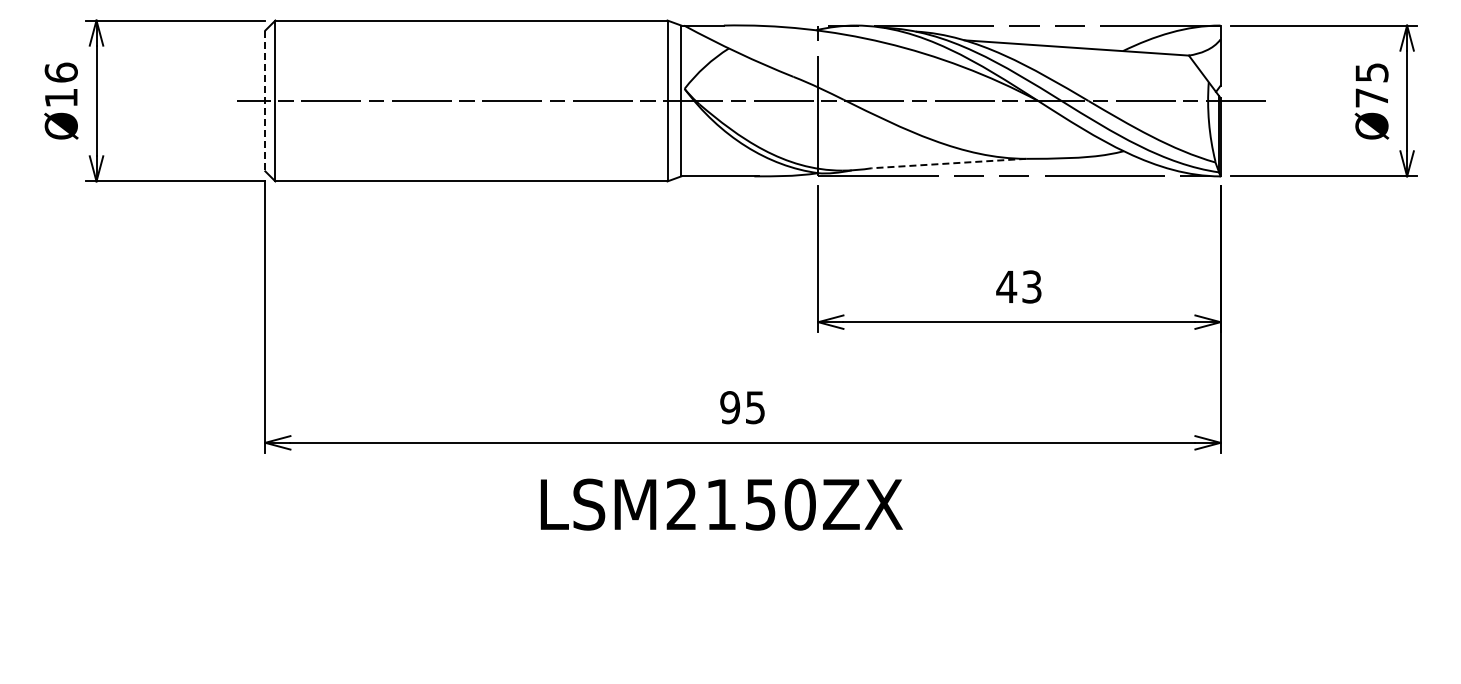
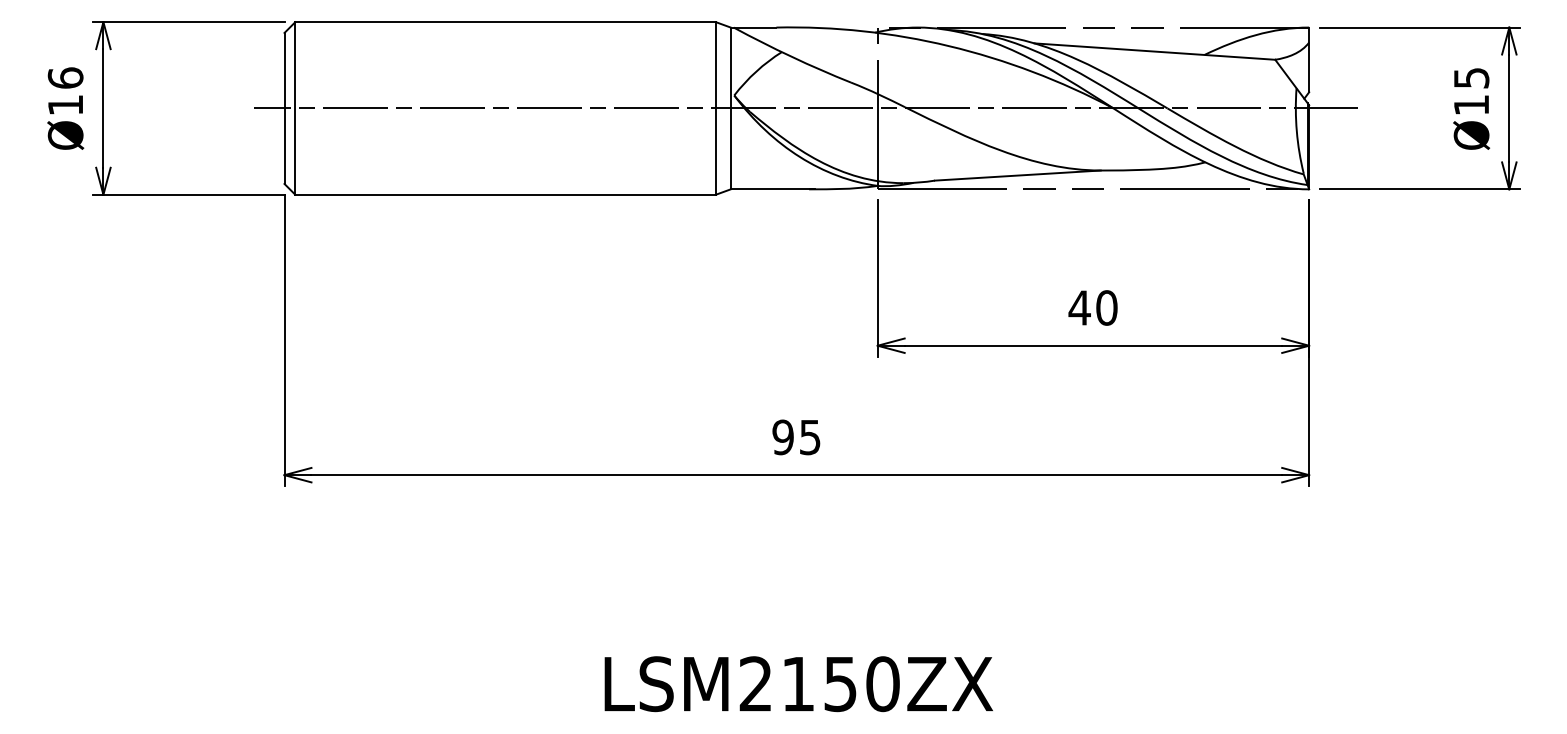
text: (1371, 97) -> (1471, 104), Ø75 -> Ø15
line: (265, 101) -> (284, 109), dashed -> solid
line: (948, 163) -> (1017, 175), dashed -> solid
text: (1031, 286) -> (1106, 307), 43 -> 40
text: (721, 504) -> (798, 683), moved

